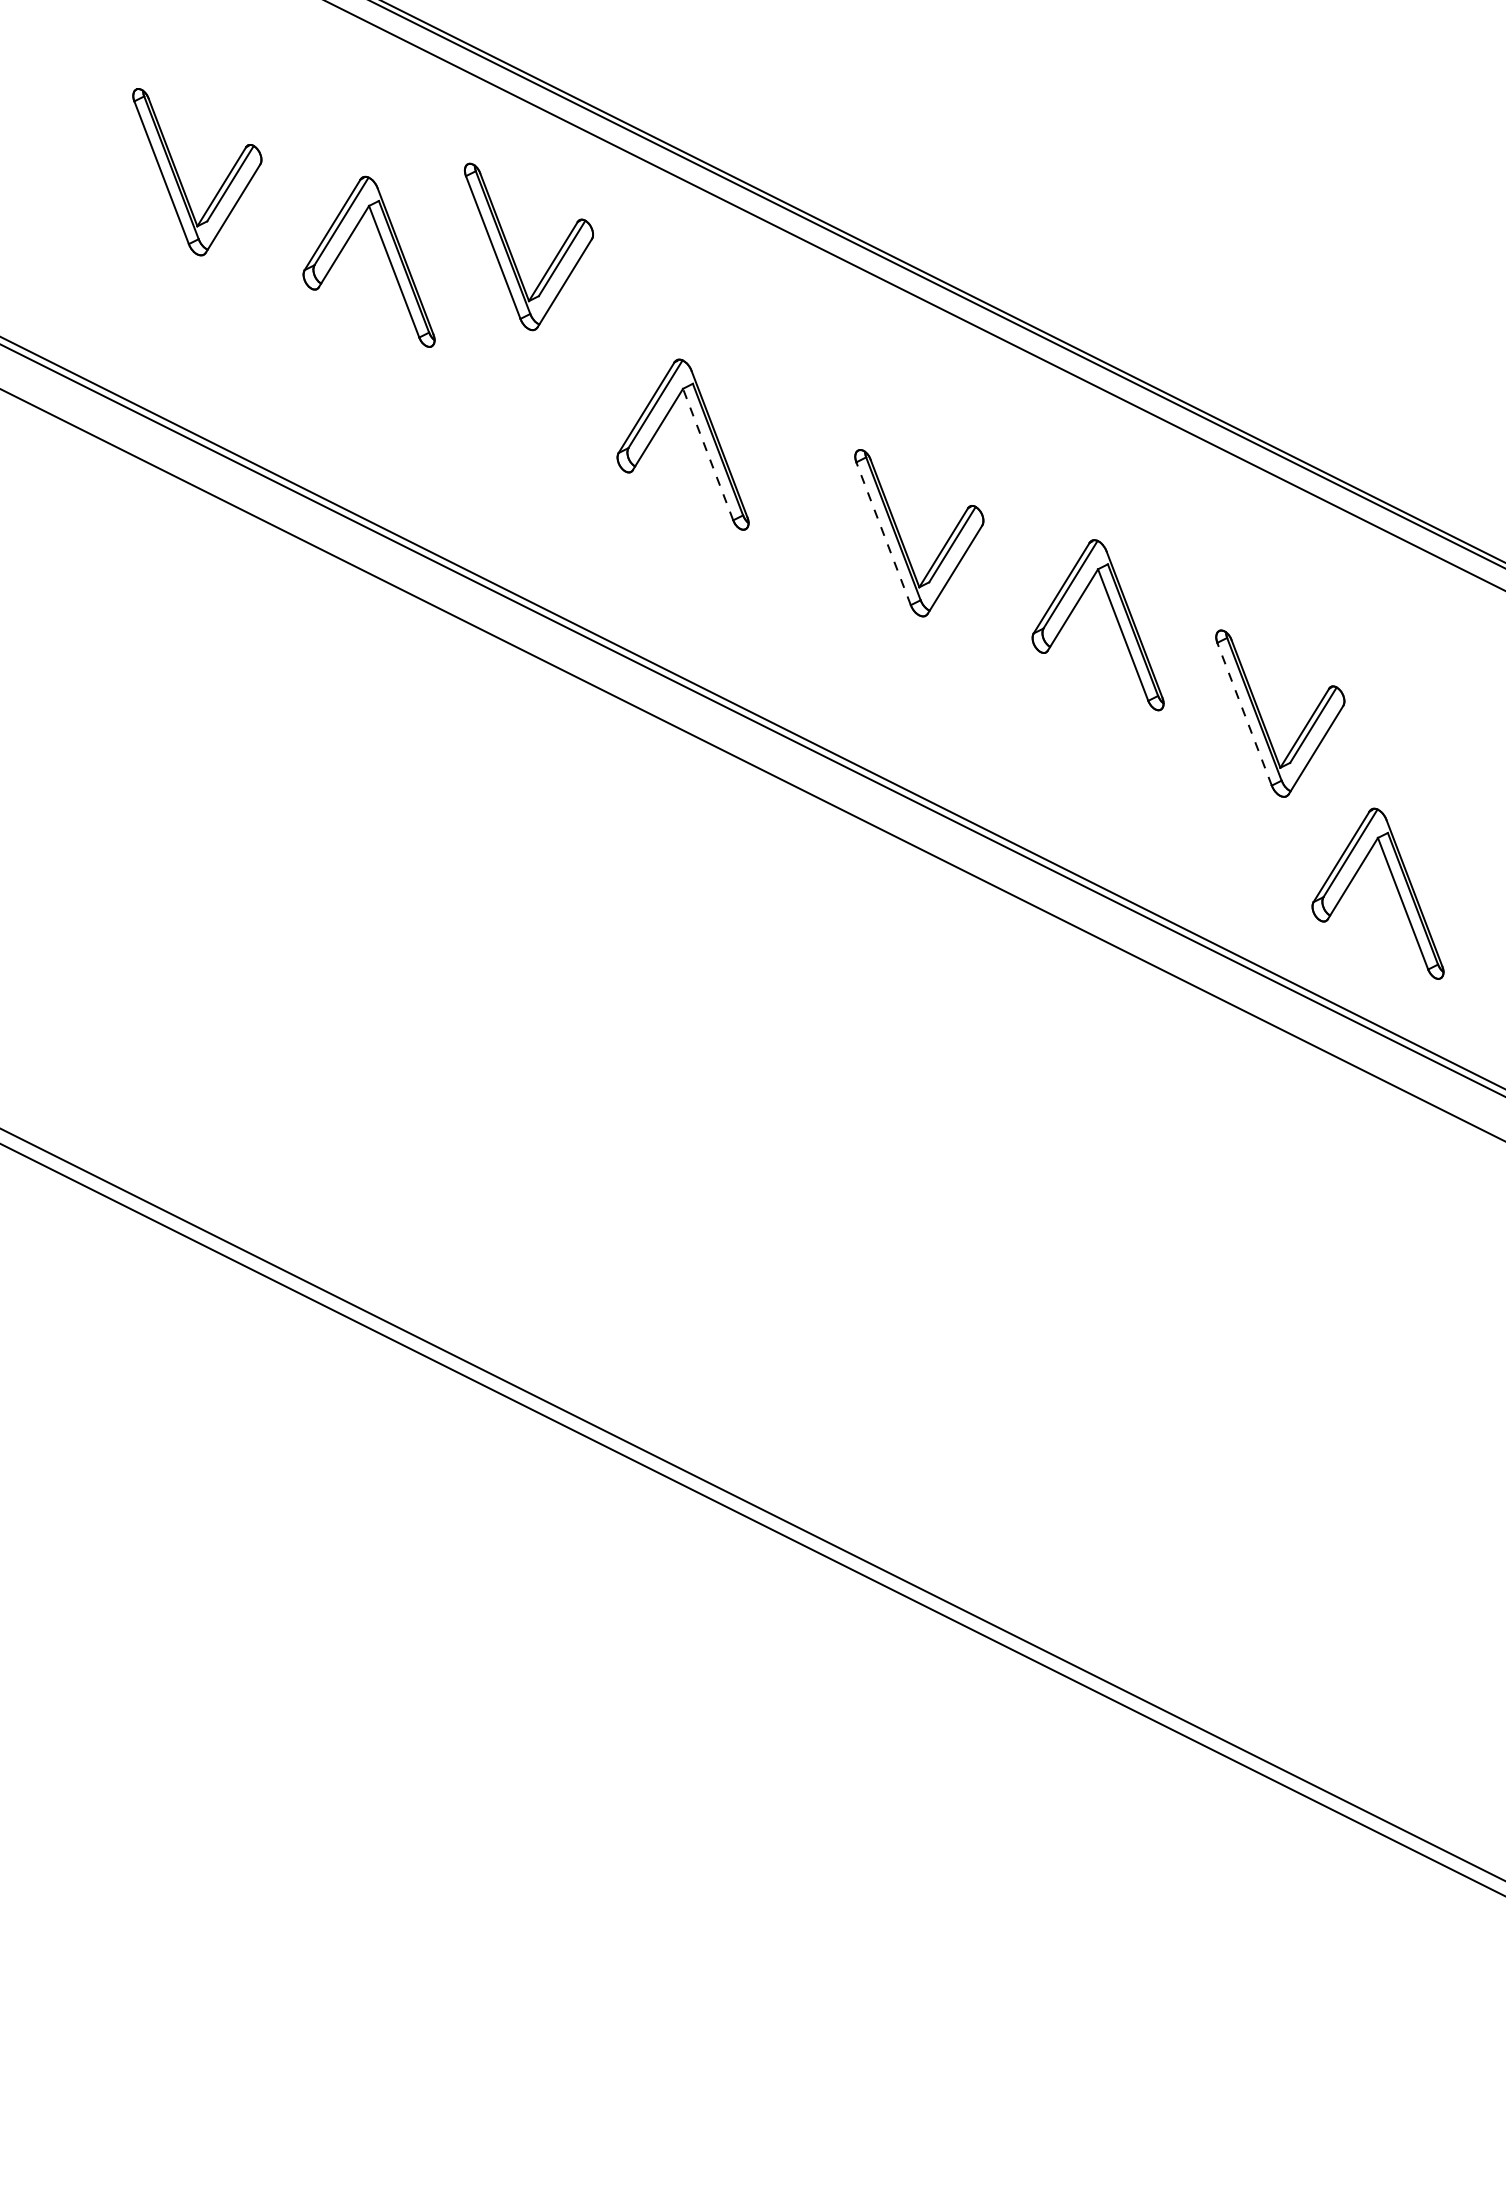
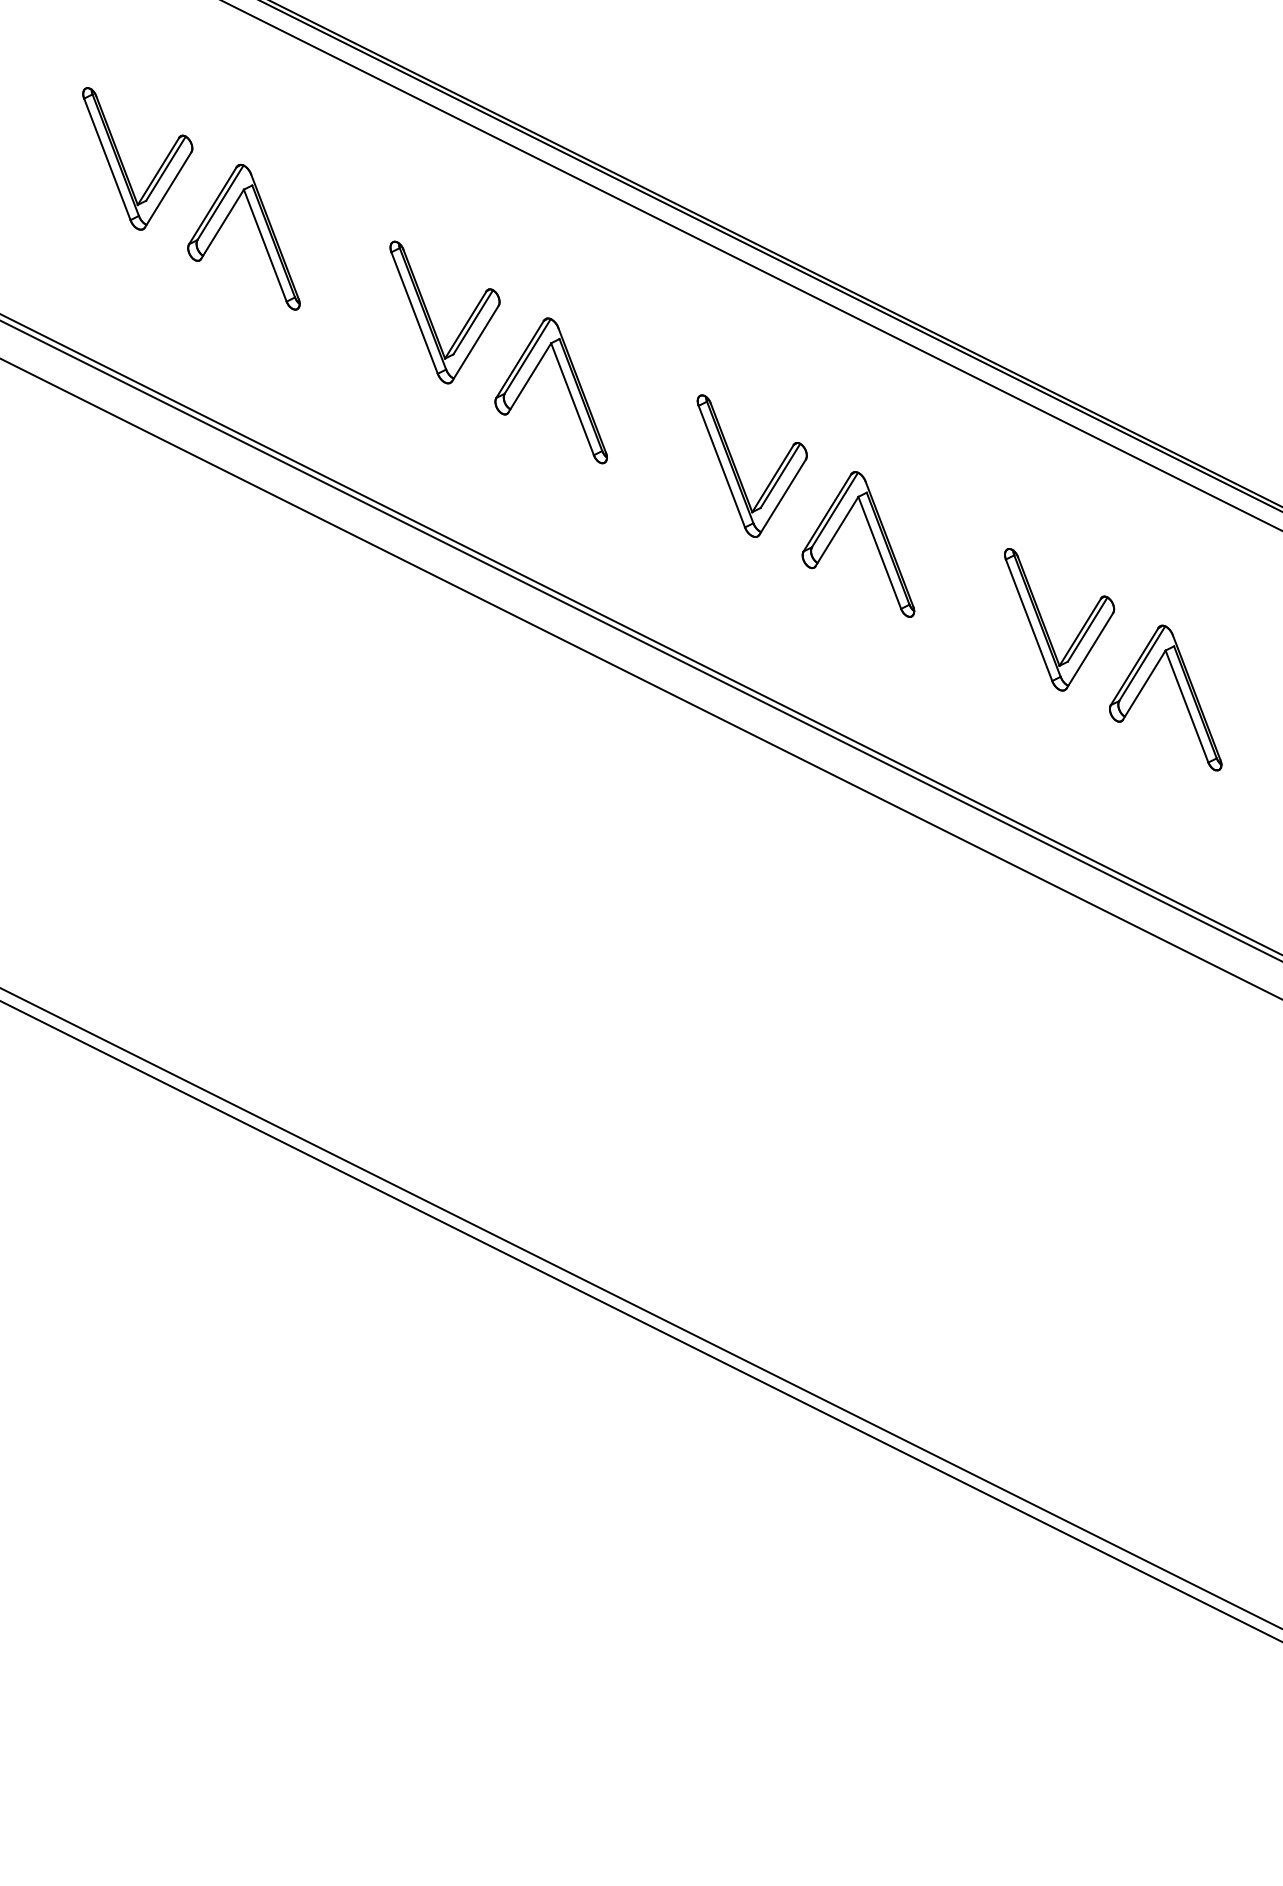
part: (386, 255) -> (258, 231), moved
part: (513, 255) -> (431, 319), moved
line: (708, 454) -> (572, 399), dashed -> solid
line: (883, 533) -> (721, 466), dashed -> solid
part: (1114, 616) -> (872, 537), moved
line: (1243, 713) -> (1028, 619), dashed -> solid
part: (1394, 884) -> (1179, 690), moved

